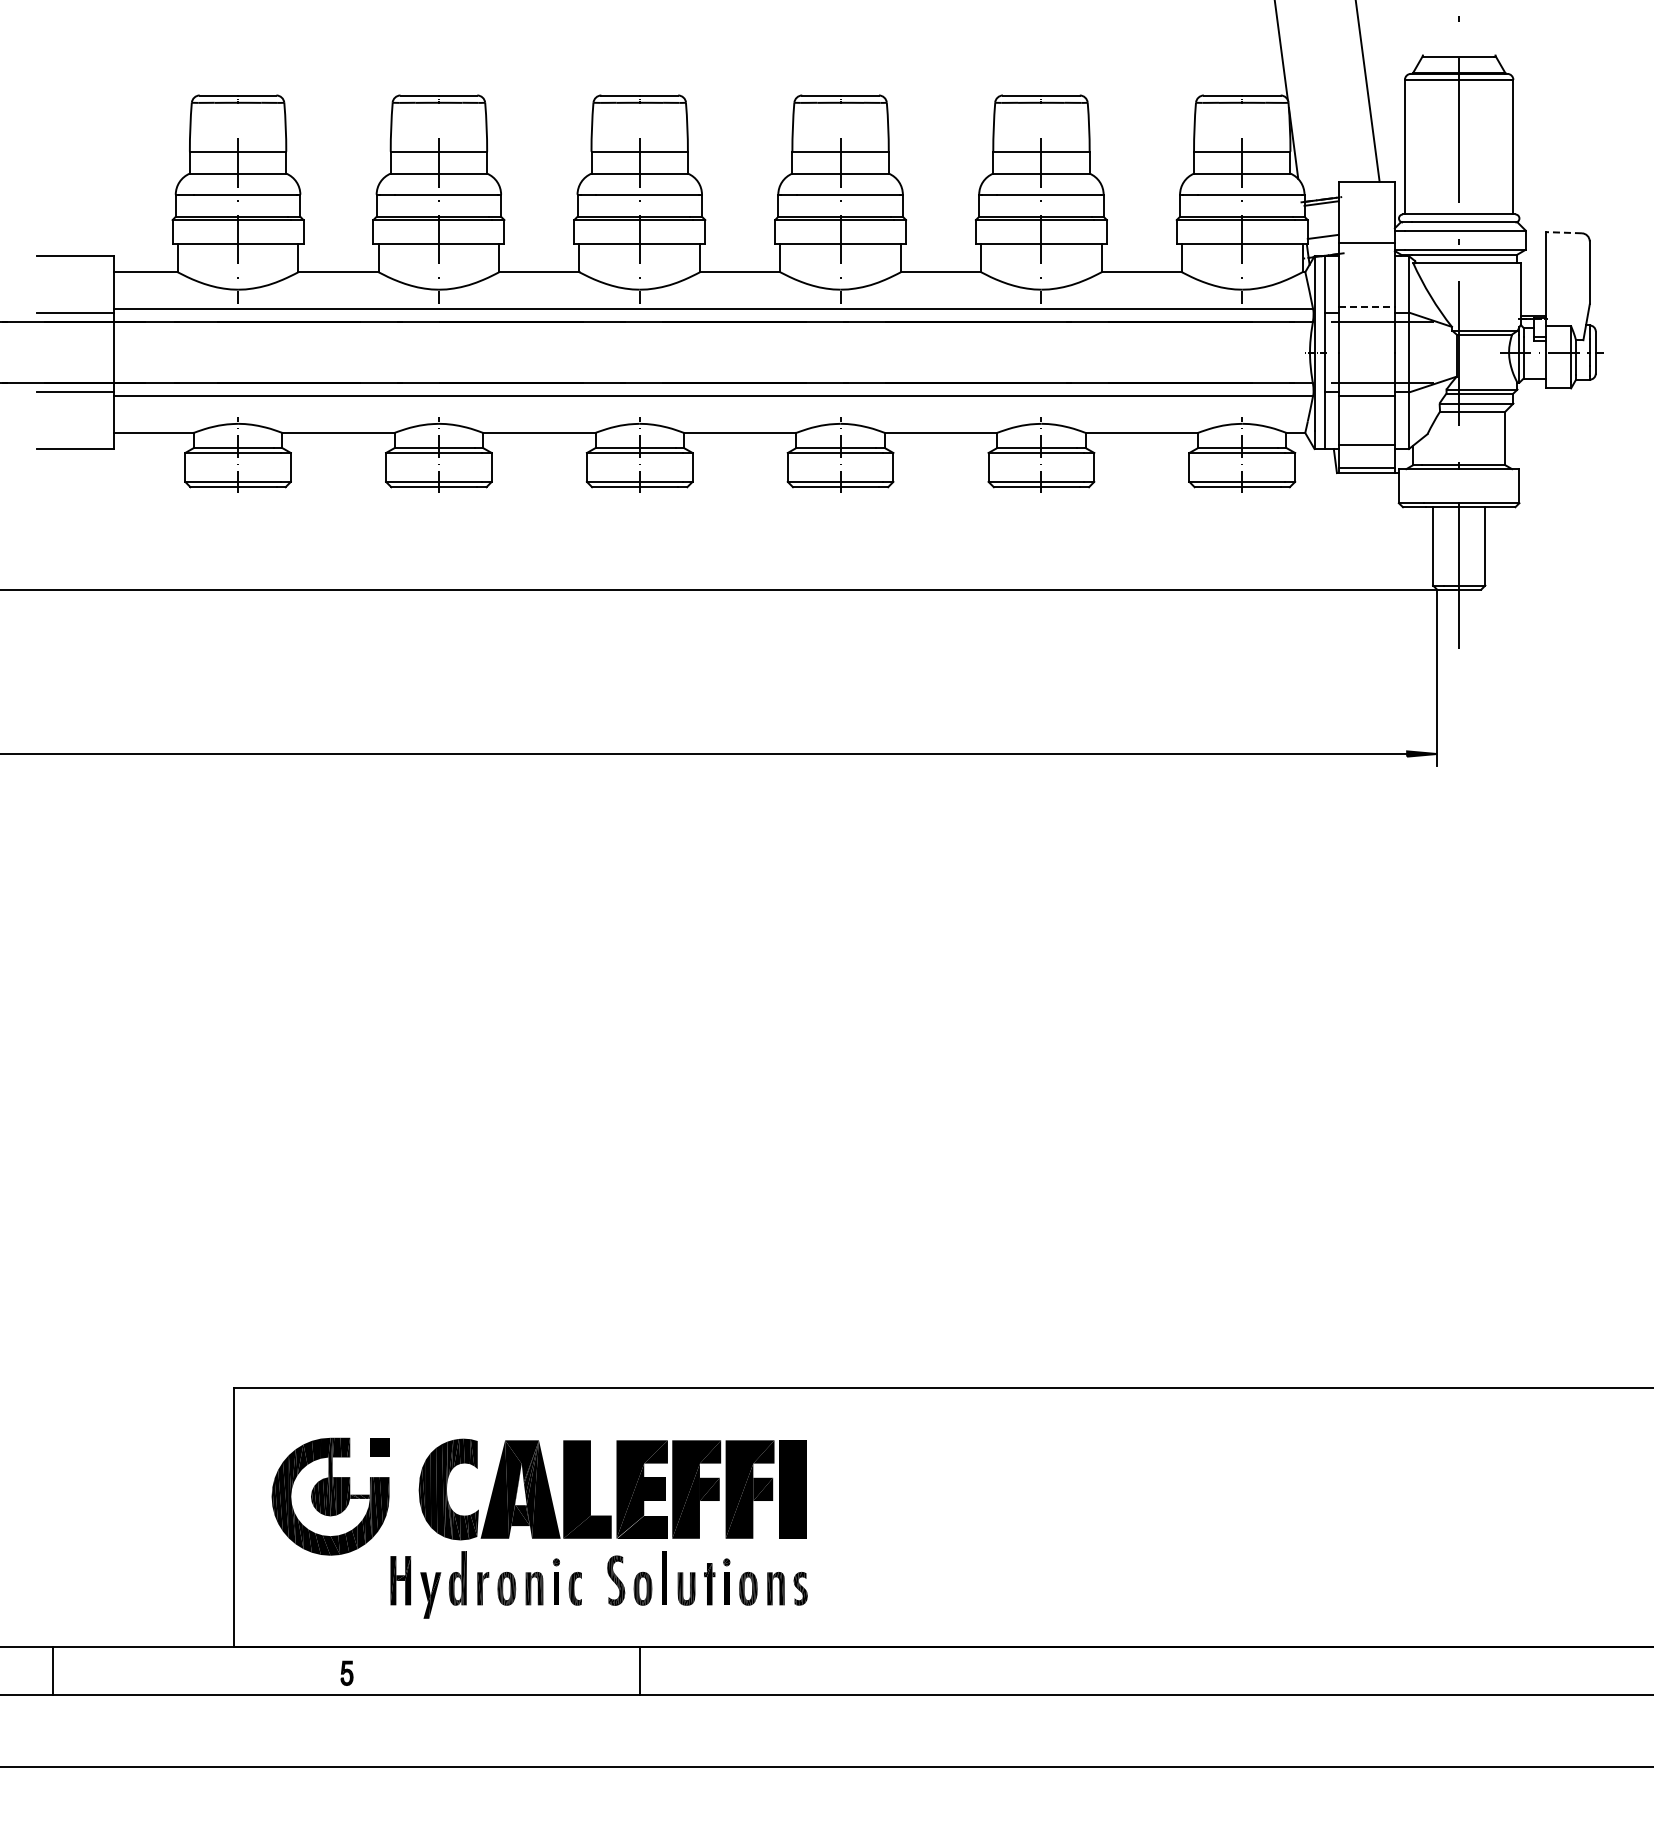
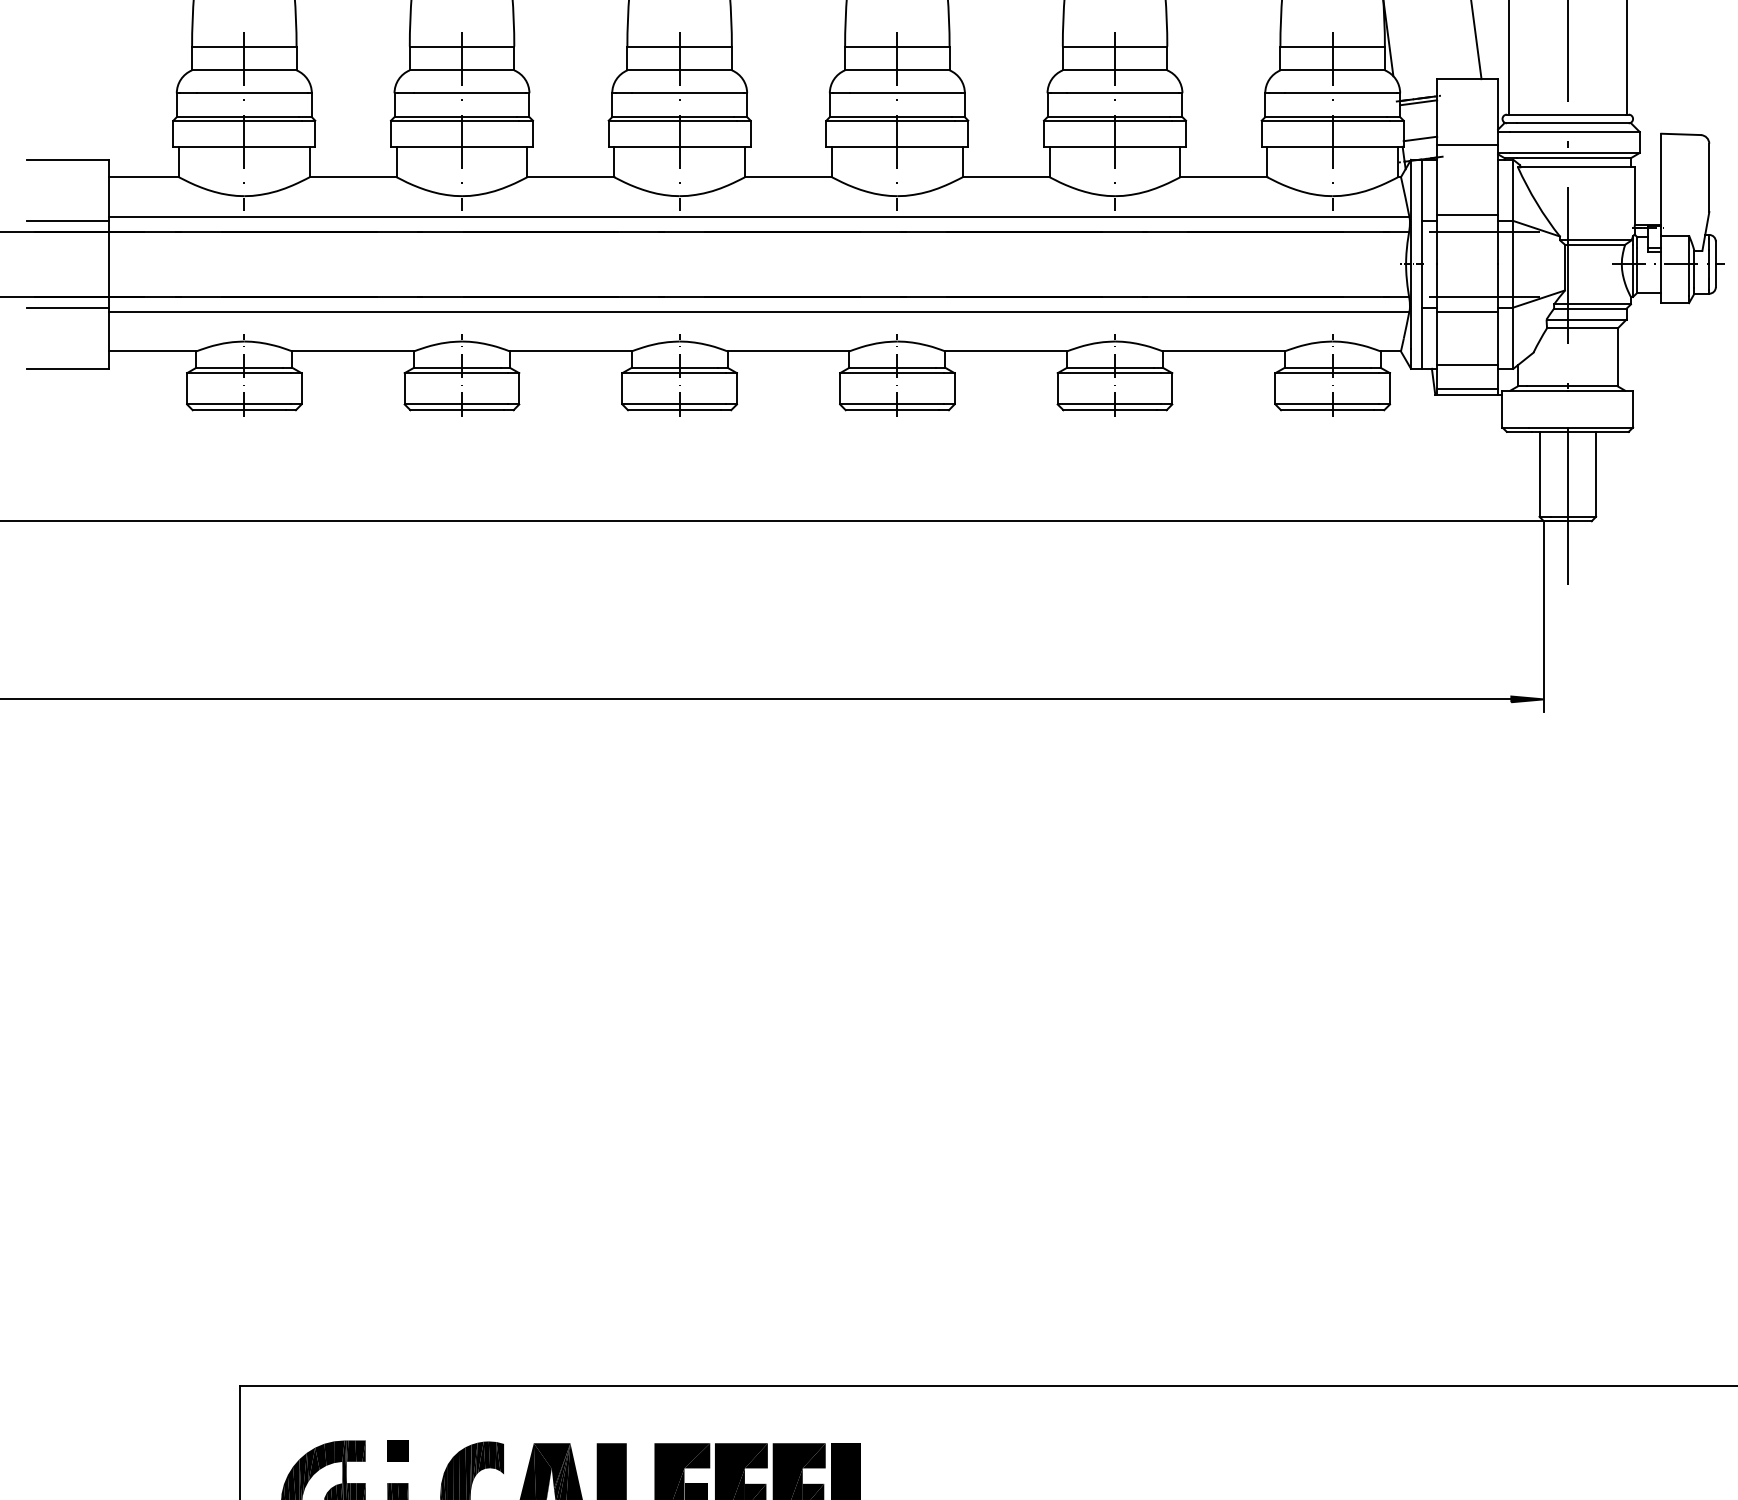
line: (1563, 232) -> (1680, 134), dashed -> solid
line: (1367, 306) -> (1468, 214), dashed -> solid

